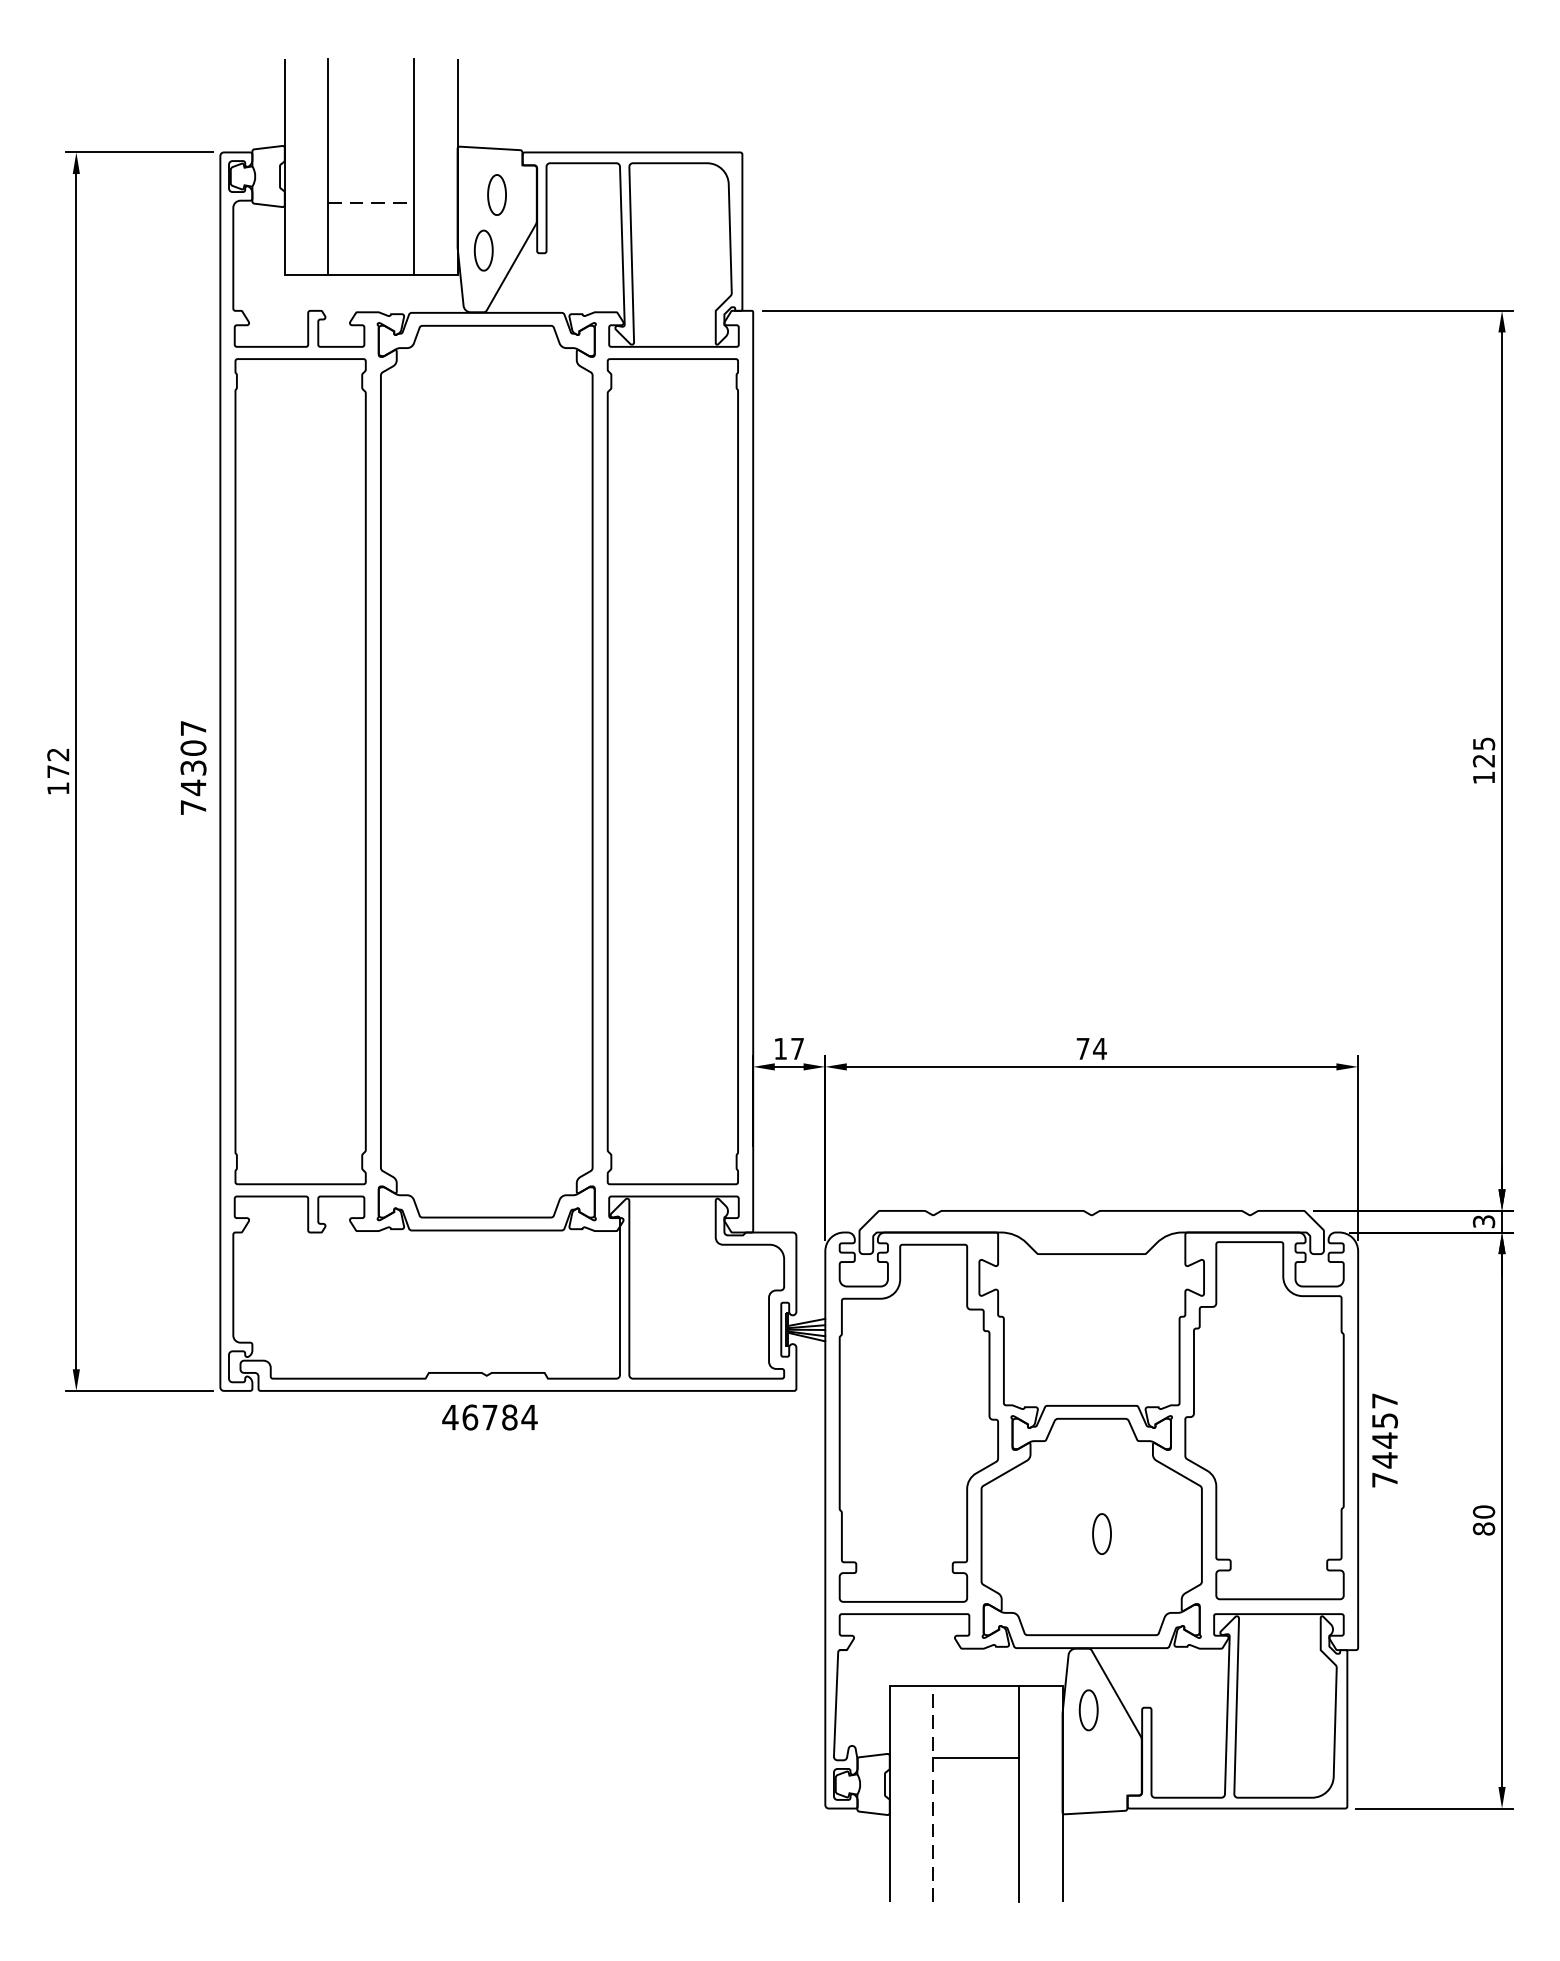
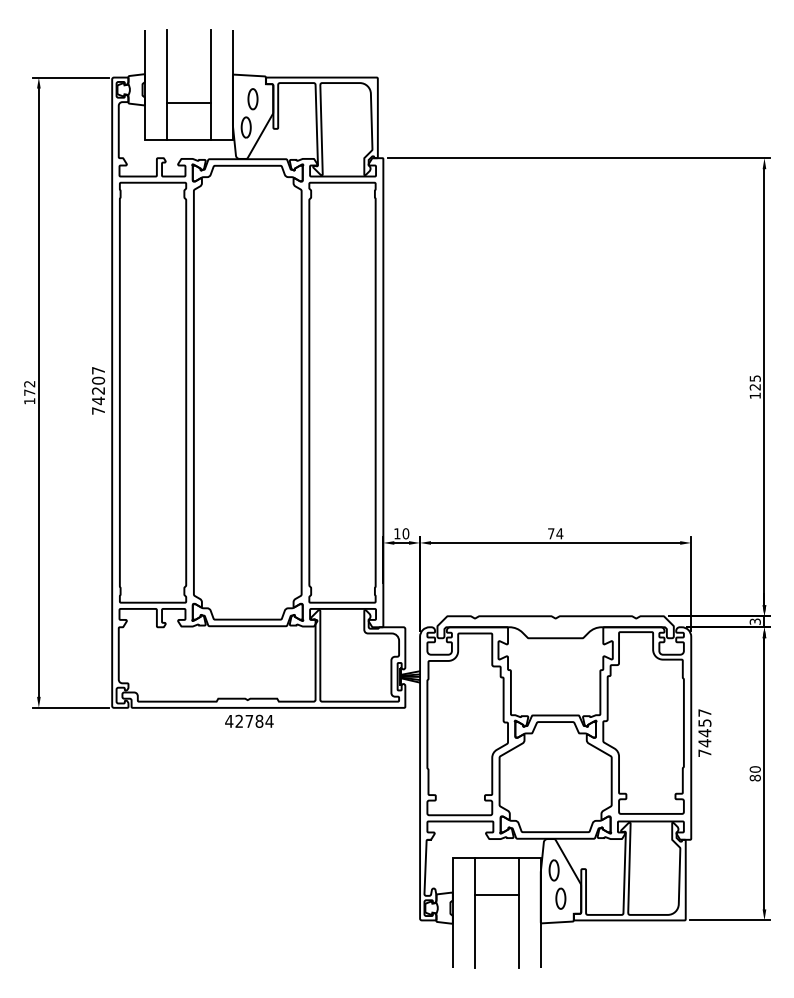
line: (370, 203) -> (188, 103), dashed -> solid
text: (193, 767) -> (98, 390), 74307 -> 74207
text: (796, 1048) -> (405, 533), 17 -> 10
text: (470, 1415) -> (239, 720), 46784 -> 42784
part: (1101, 1533) -> (560, 898), moved
line: (932, 1794) -> (474, 913), dashed -> solid

